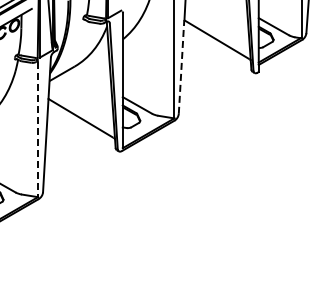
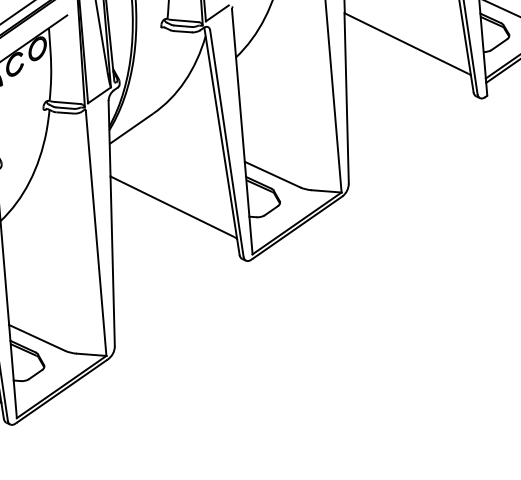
line: (181, 67) -> (346, 99), dashed -> solid
line: (38, 129) -> (97, 233), dashed -> solid

